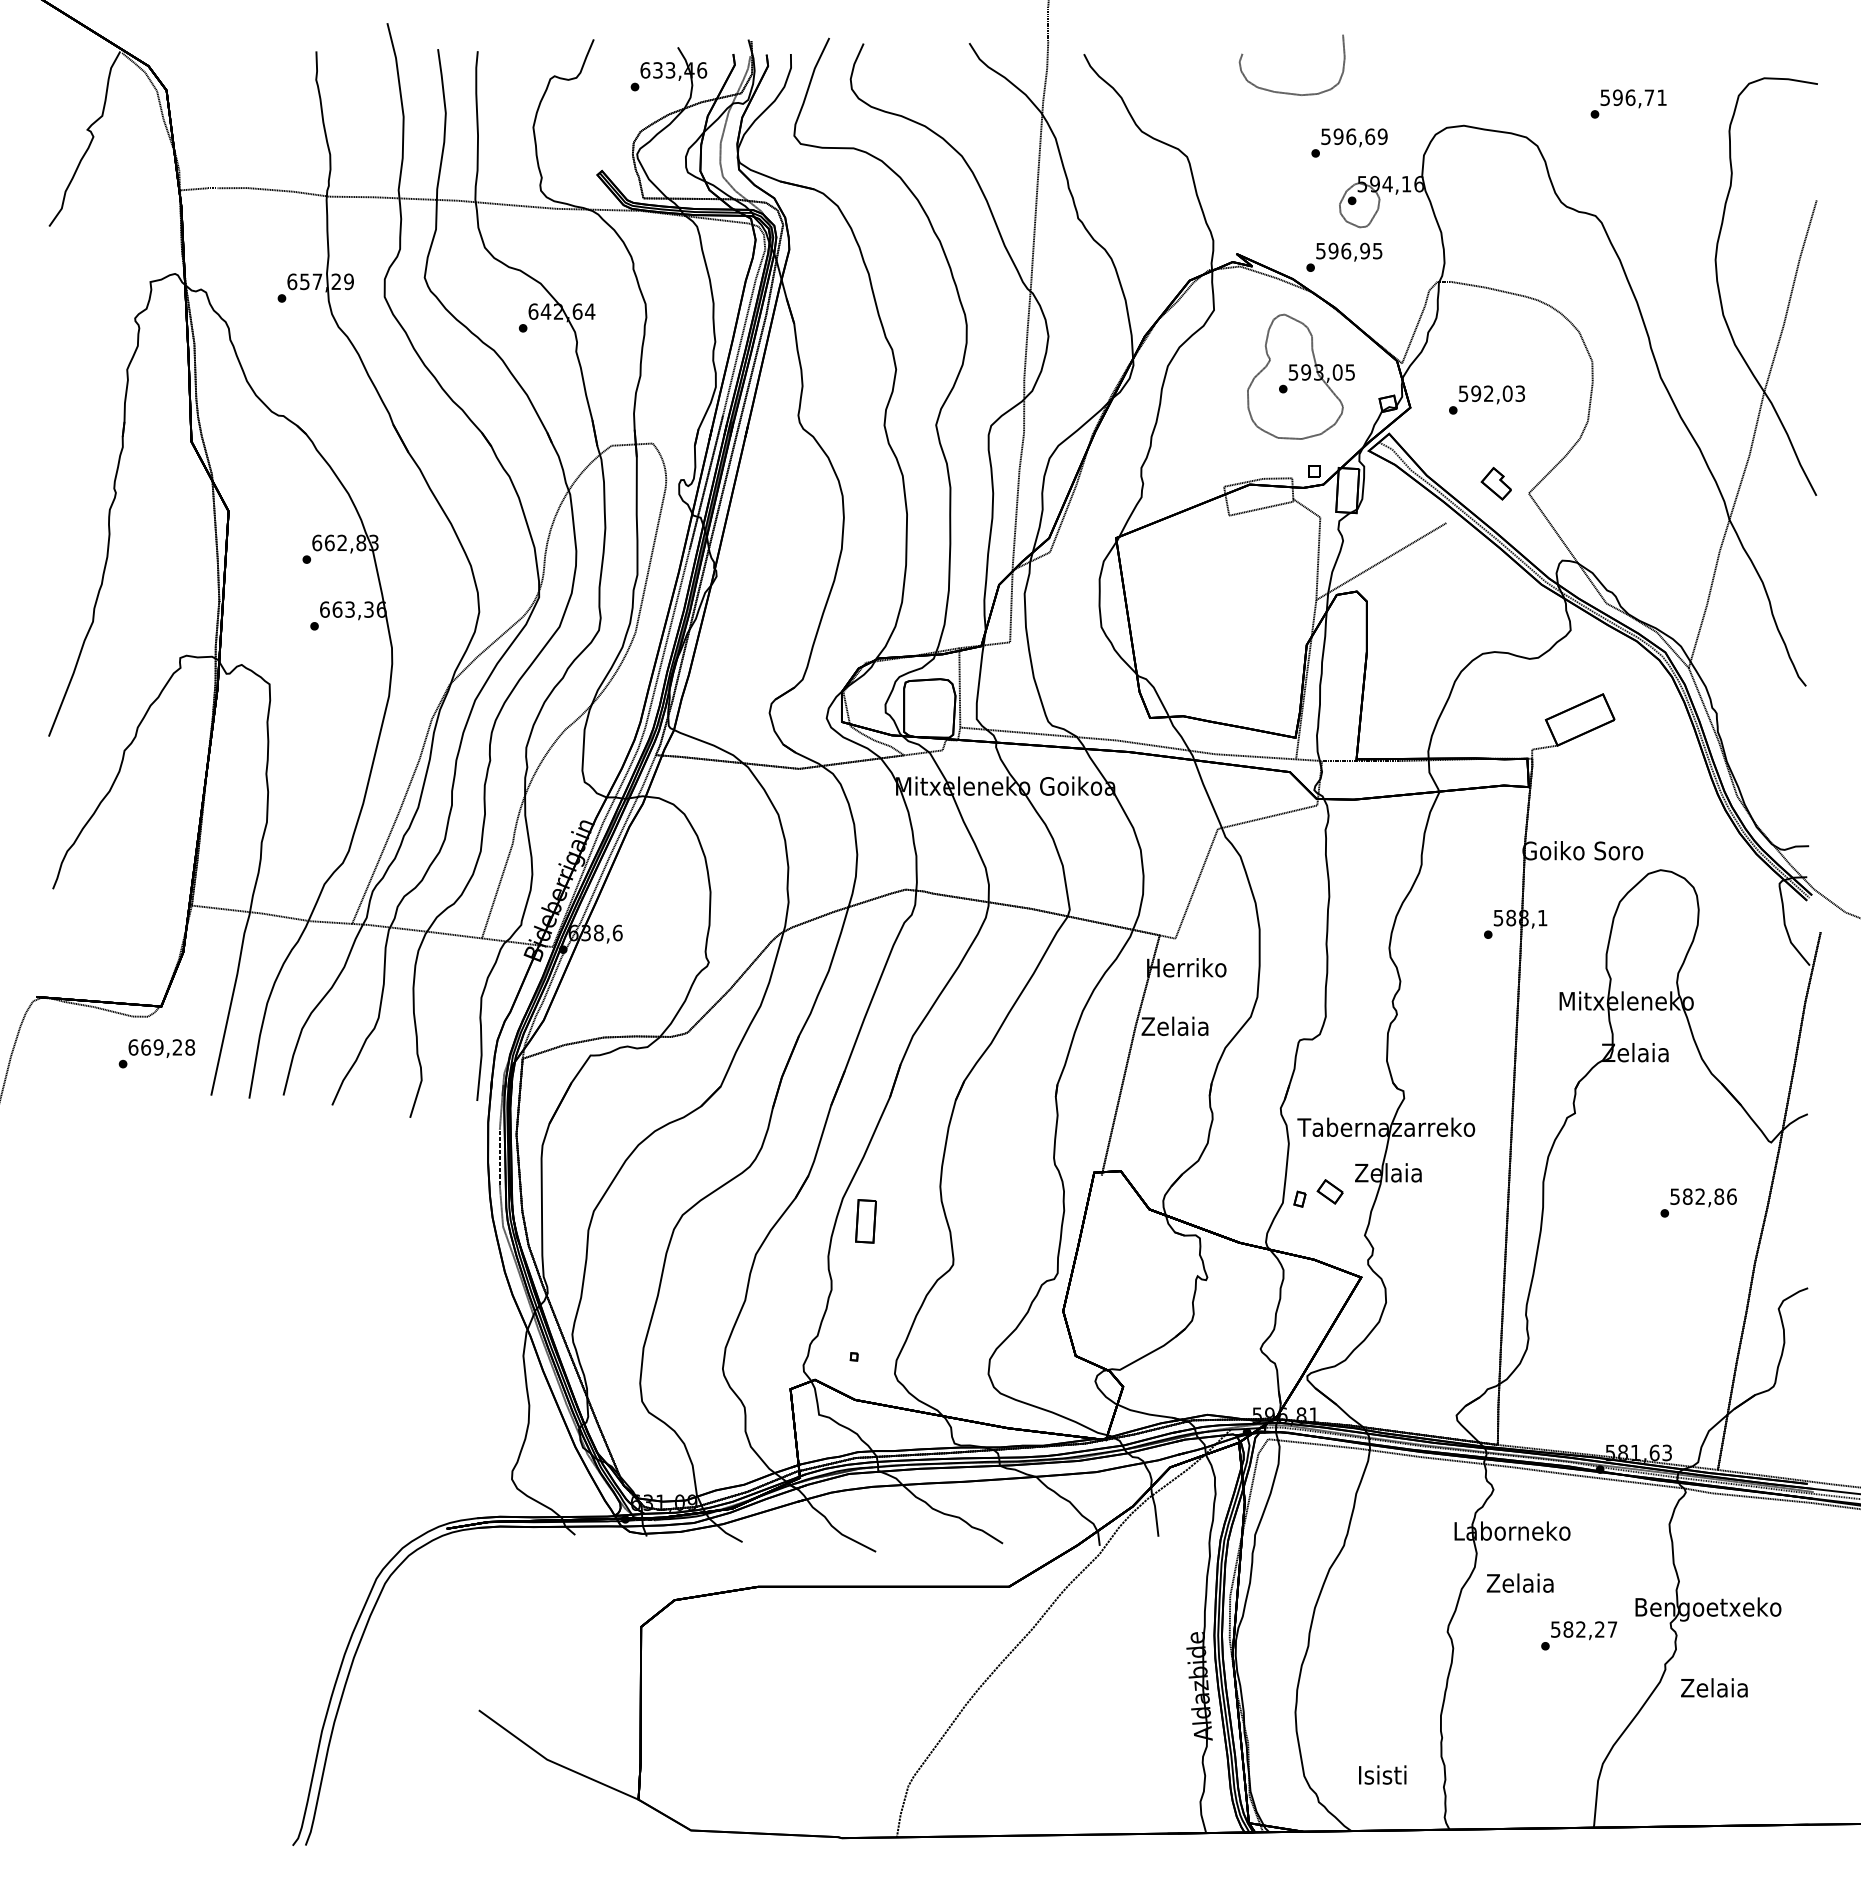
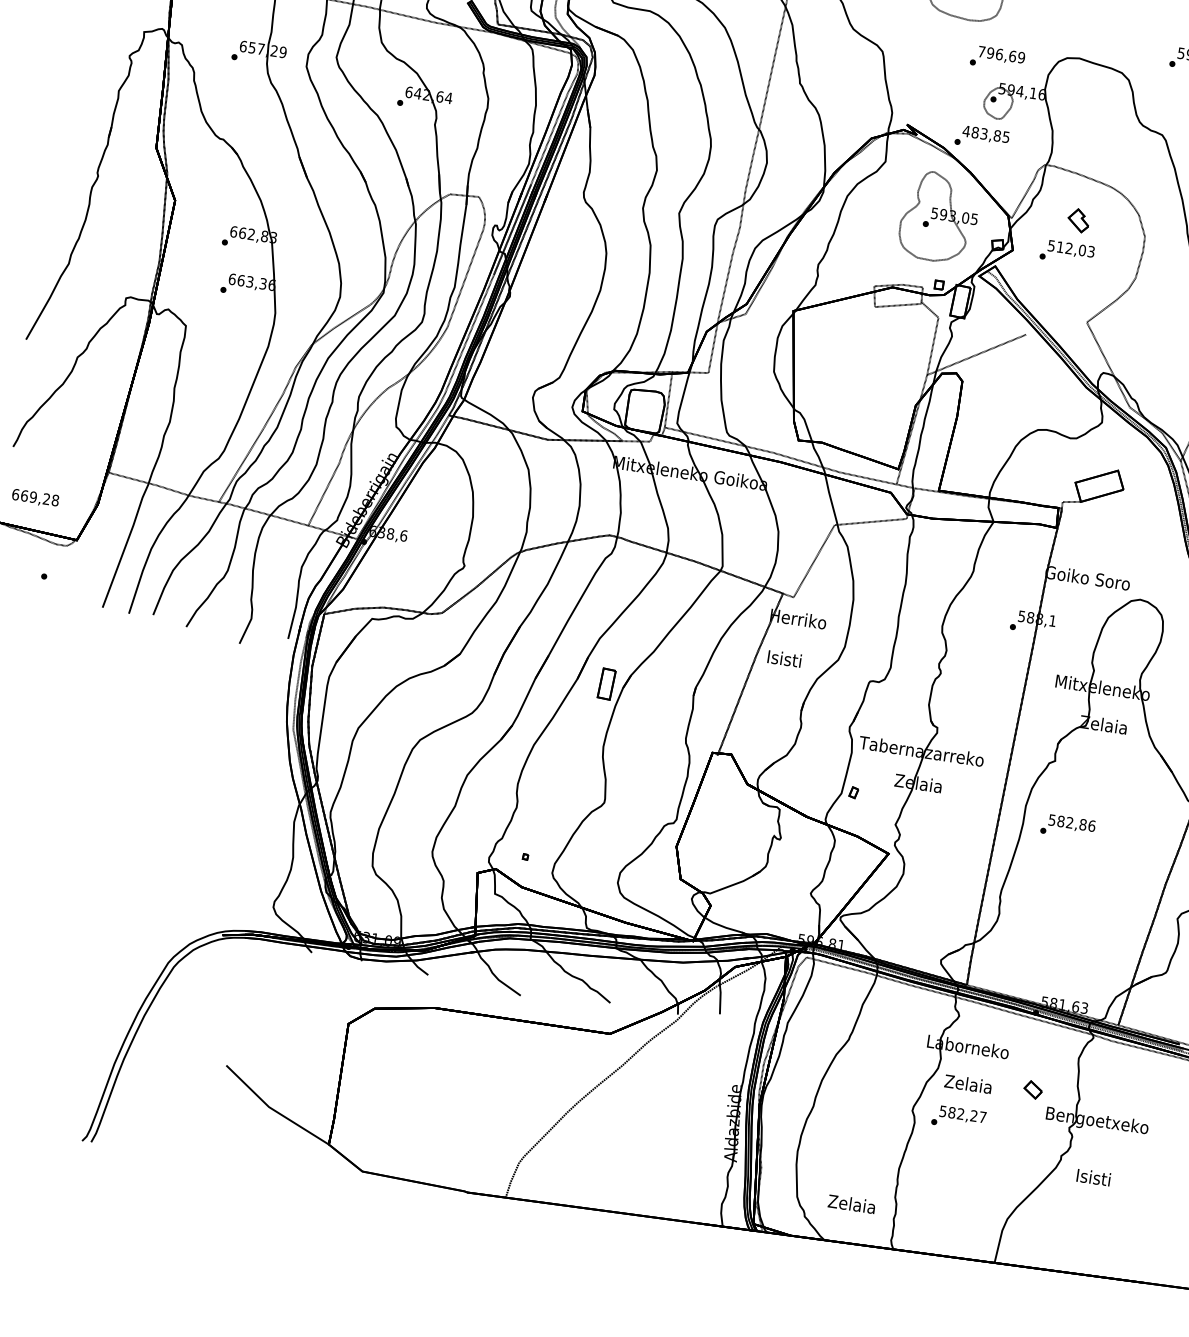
text: (1325, 136) -> (981, 51), 596,69 -> 796,69
text: (1342, 250) -> (981, 133), 596,95 -> 483,85
text: (1476, 393) -> (1060, 247), 592,03 -> 512,03
part: (1495, 483) -> (1078, 220), moved
text: (1174, 1026) -> (783, 658), Zelaia -> Isisti
text: (161, 1048) -> (35, 498), moved
part: (1329, 1191) -> (1032, 1089), moved
text: (1698, 1202) -> (1067, 826), moved
part: (865, 1221) -> (606, 684), moved
text: (1579, 1635) -> (959, 1118), moved
text: (1714, 1687) -> (1093, 1177), Zelaia -> Isisti
text: (1381, 1774) -> (851, 1203), Isisti -> Zelaia

